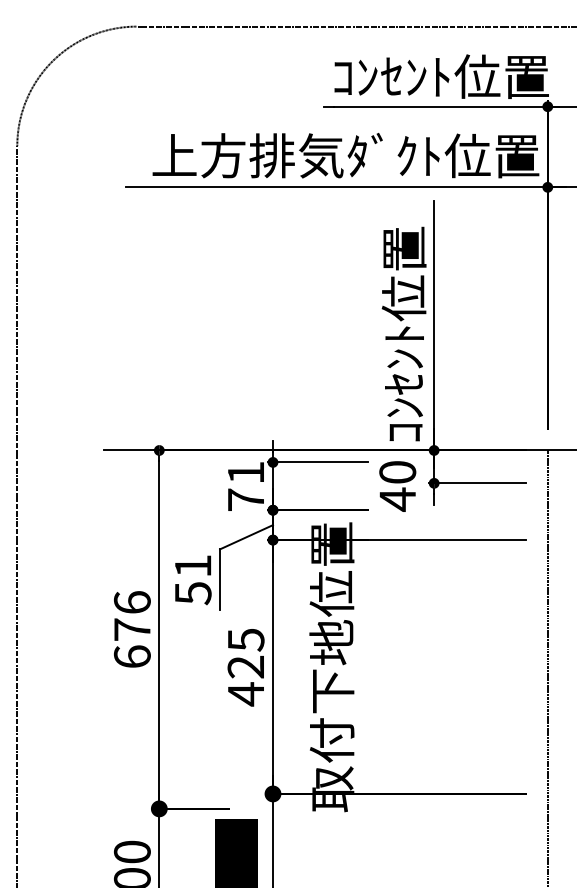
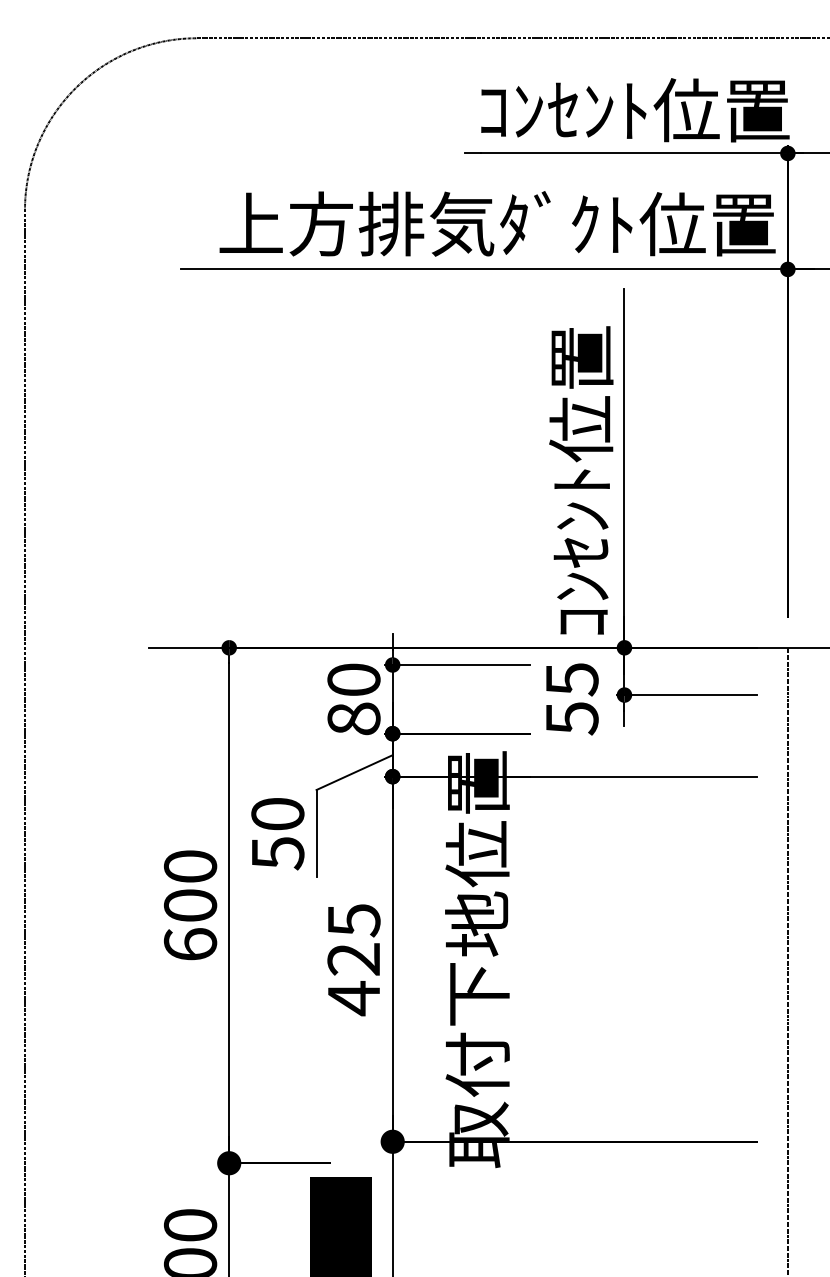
text: (245, 486) -> (353, 699), 71 -> 80
text: (397, 486) -> (571, 699), 40 -> 55
text: (192, 566) -> (276, 814), 51 -> 50
text: (131, 615) -> (189, 885), 676 -> 600

